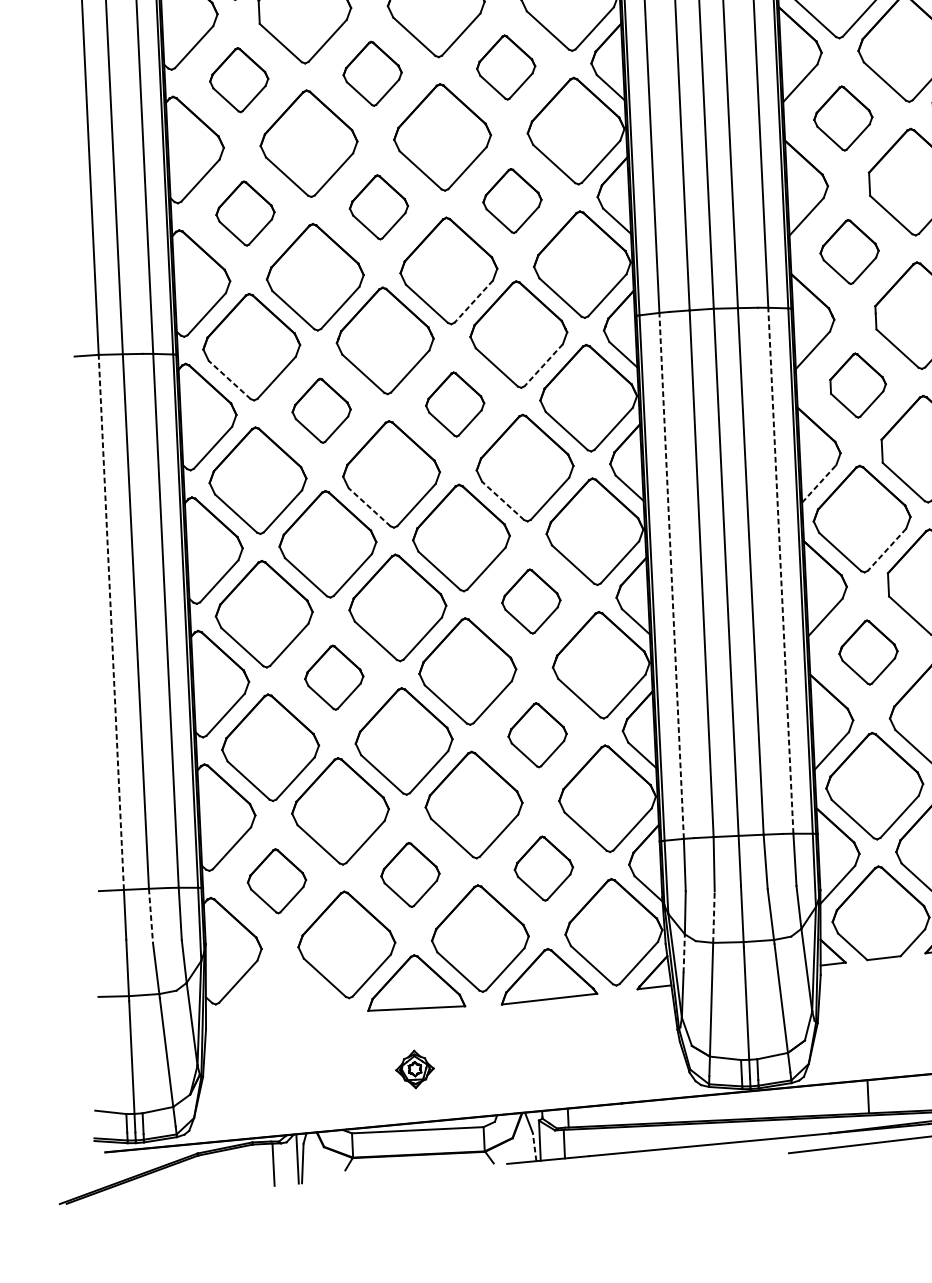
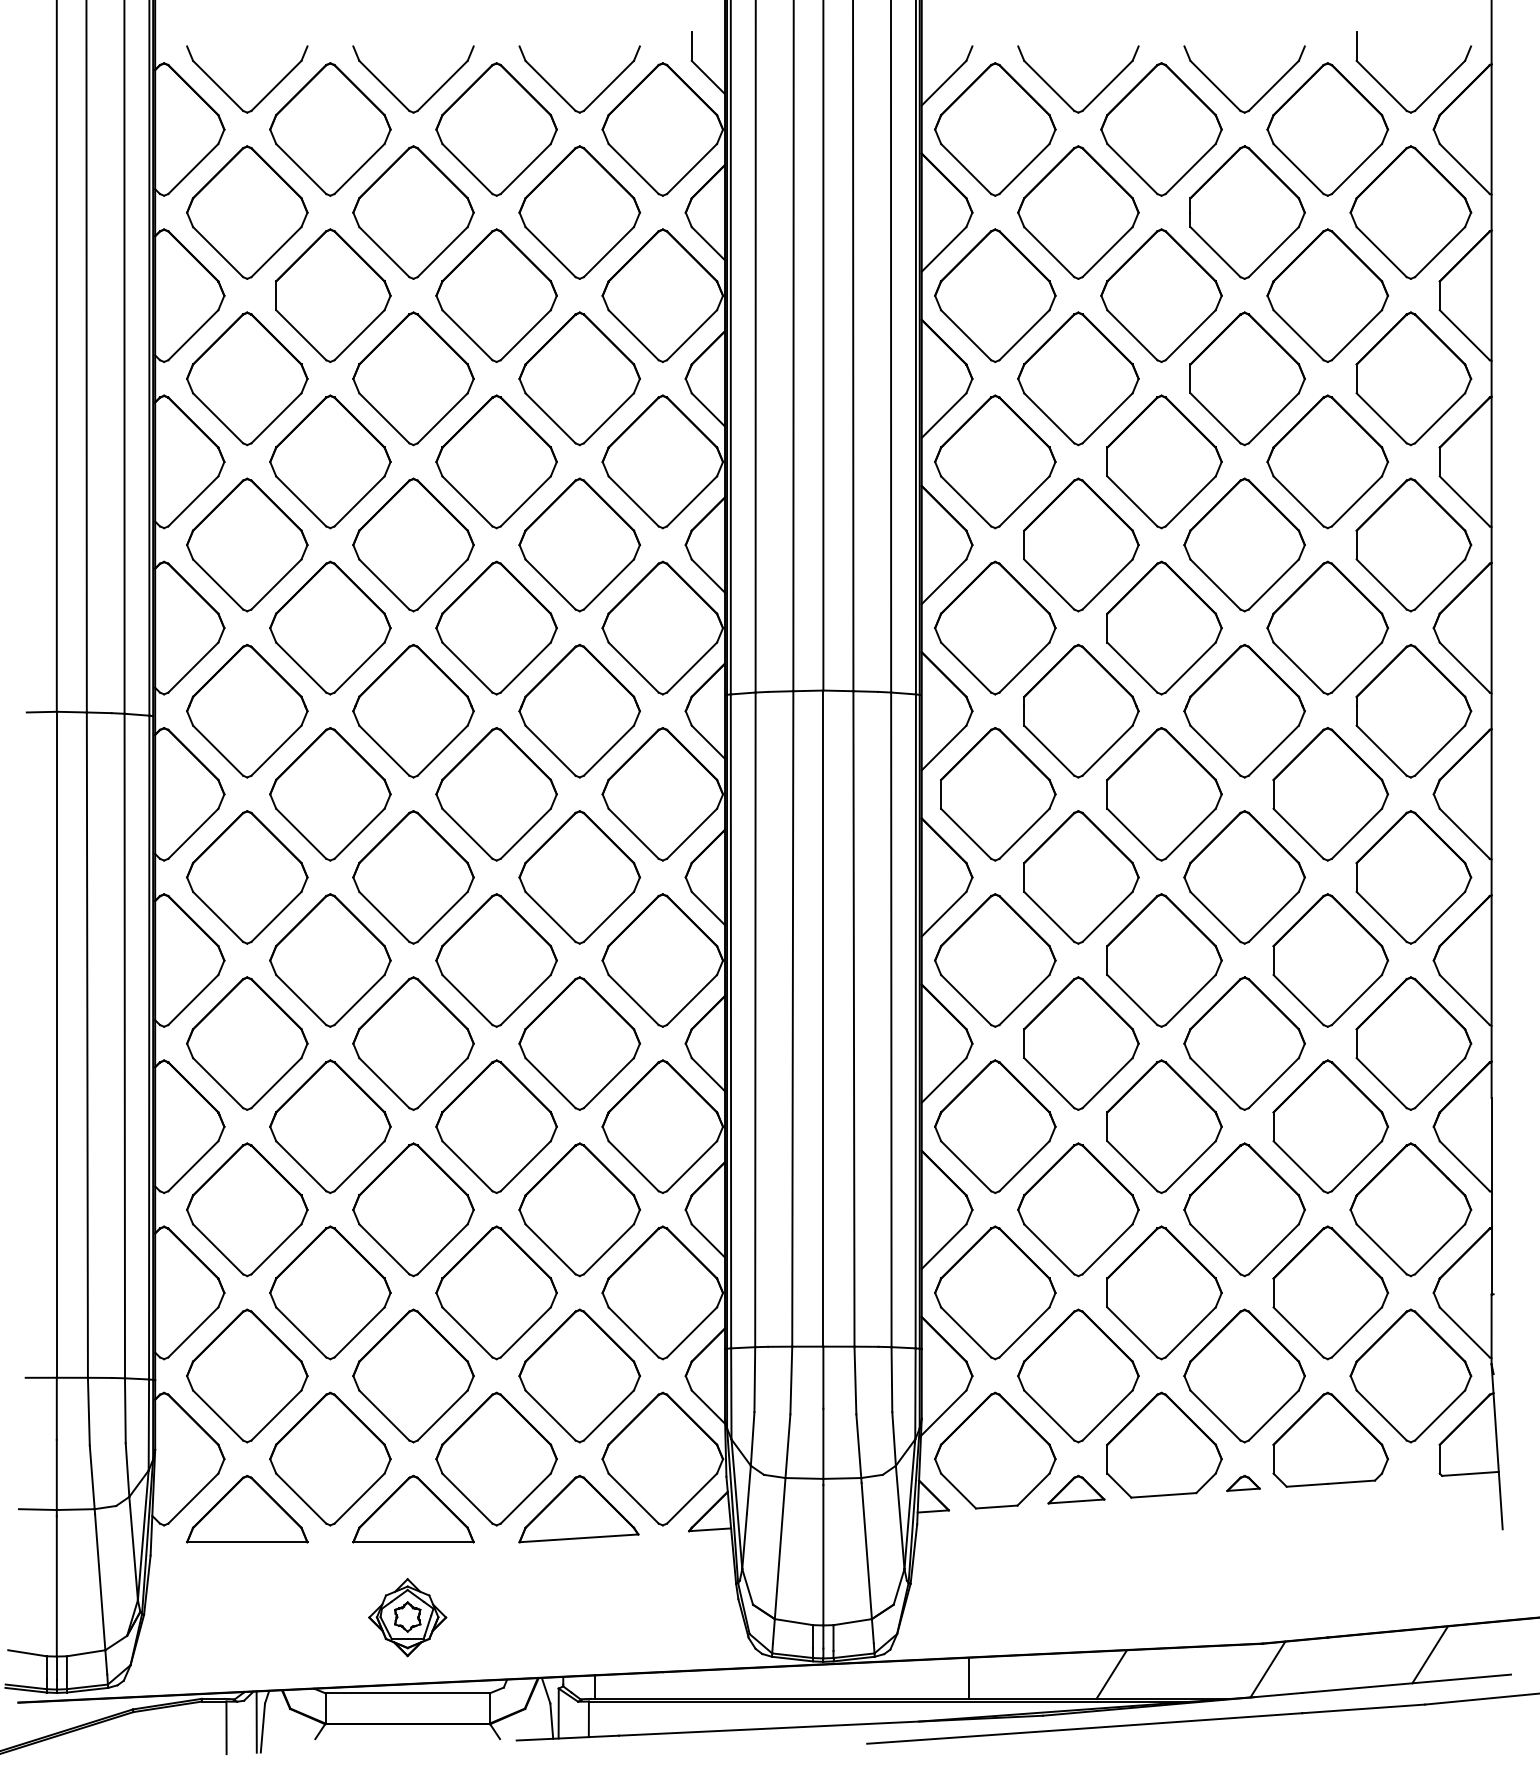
part: (506, 67) -> (579, 378), size x1.67
part: (372, 73) -> (413, 378), size x1.67
part: (239, 79) -> (247, 378), size x1.67
part: (843, 118) -> (995, 461), size x1.67
part: (512, 200) -> (579, 544), size x1.67
part: (378, 206) -> (413, 544), size x1.67
part: (245, 213) -> (247, 544), size x1.67
part: (849, 251) -> (995, 627), size x1.67
line: (473, 301) -> (525, 667), dashed -> solid
line: (543, 365) -> (608, 751), dashed -> solid
line: (229, 379) -> (217, 750), dashed -> solid
part: (858, 385) -> (998, 794), size x1.67
part: (455, 404) -> (496, 794), size x1.67
part: (321, 410) -> (330, 794), size x1.67
line: (819, 484) -> (944, 914), dashed -> solid
line: (503, 500) -> (550, 916), dashed -> solid
line: (369, 506) -> (384, 916), dashed -> solid
line: (887, 550) -> (1024, 1000), dashed -> solid
line: (780, 570) -> (891, 1019), dashed -> solid
line: (671, 575) -> (755, 1019), dashed -> solid
part: (531, 601) -> (579, 1043), size x1.67
line: (111, 622) -> (56, 1044), dashed -> solid
part: (868, 652) -> (995, 1126), size x1.67
part: (334, 677) -> (330, 1126), size x1.67
part: (537, 734) -> (579, 1209), size x1.67
part: (543, 868) -> (579, 1375), size x1.67
part: (410, 874) -> (413, 1375), size x1.67
part: (277, 880) -> (247, 1375), size x1.67
line: (150, 915) -> (88, 1411), dashed -> solid
line: (713, 917) -> (787, 1446), dashed -> solid
line: (683, 953) -> (748, 1489), dashed -> solid
part: (282, 988) -> (247, 1509), added
part: (414, 1069) -> (407, 1617), size x1.67
line: (534, 1147) -> (551, 1721), dashed -> solid

